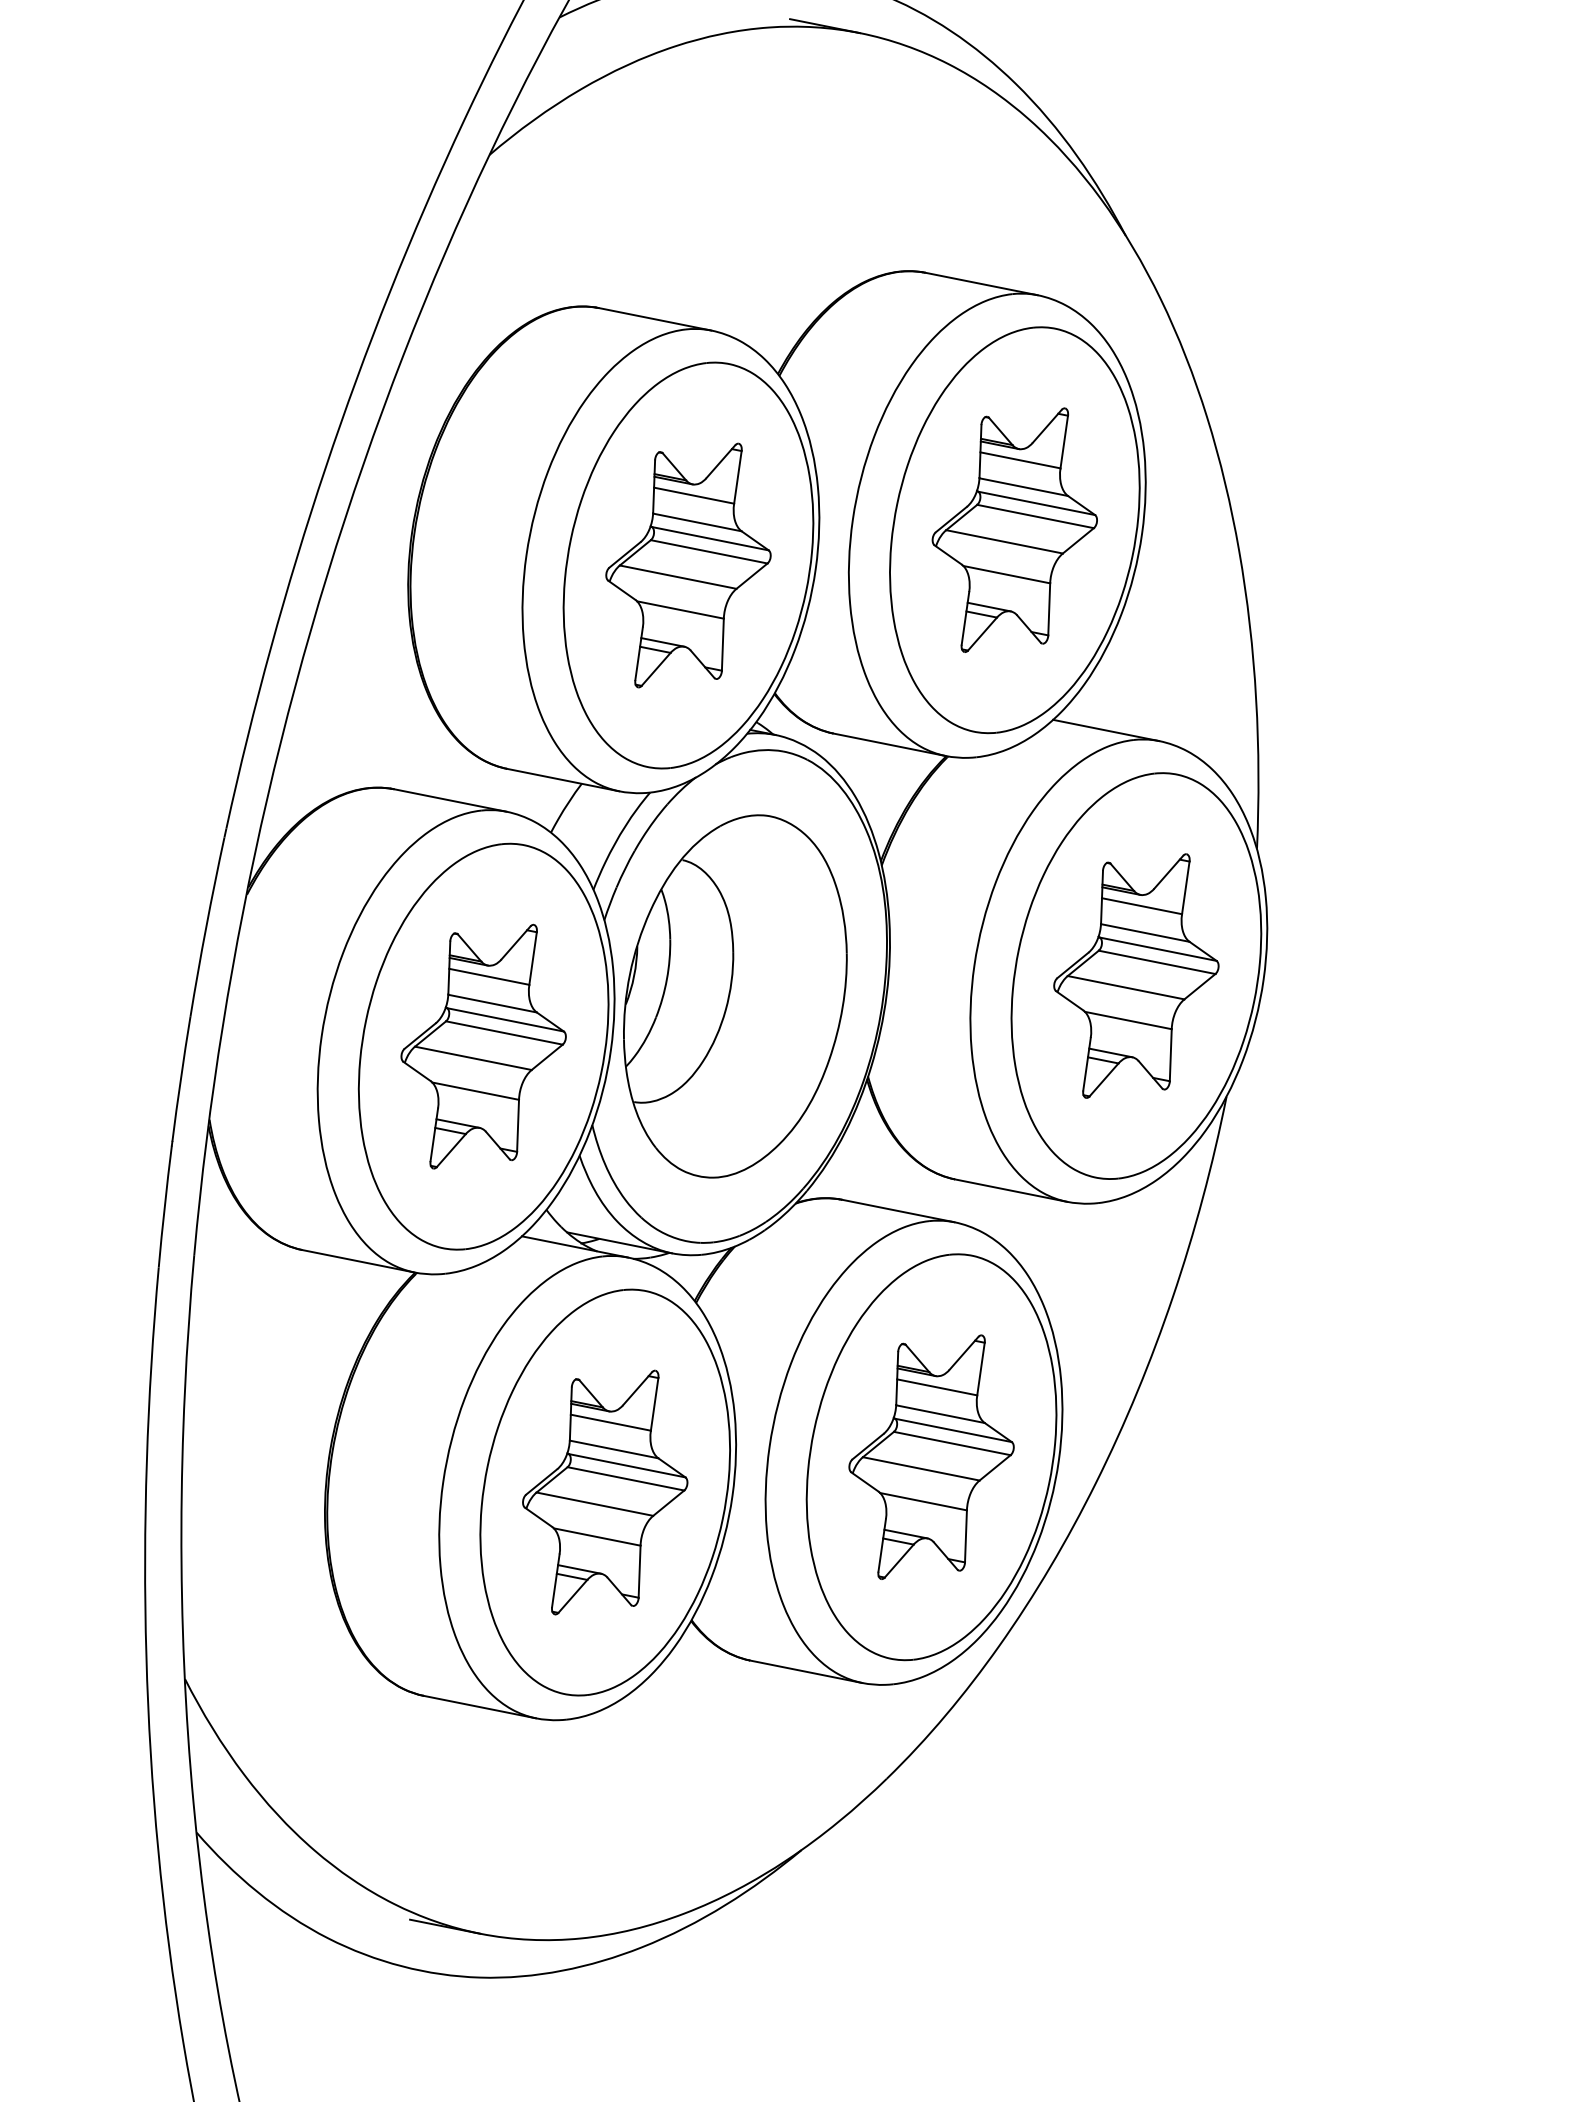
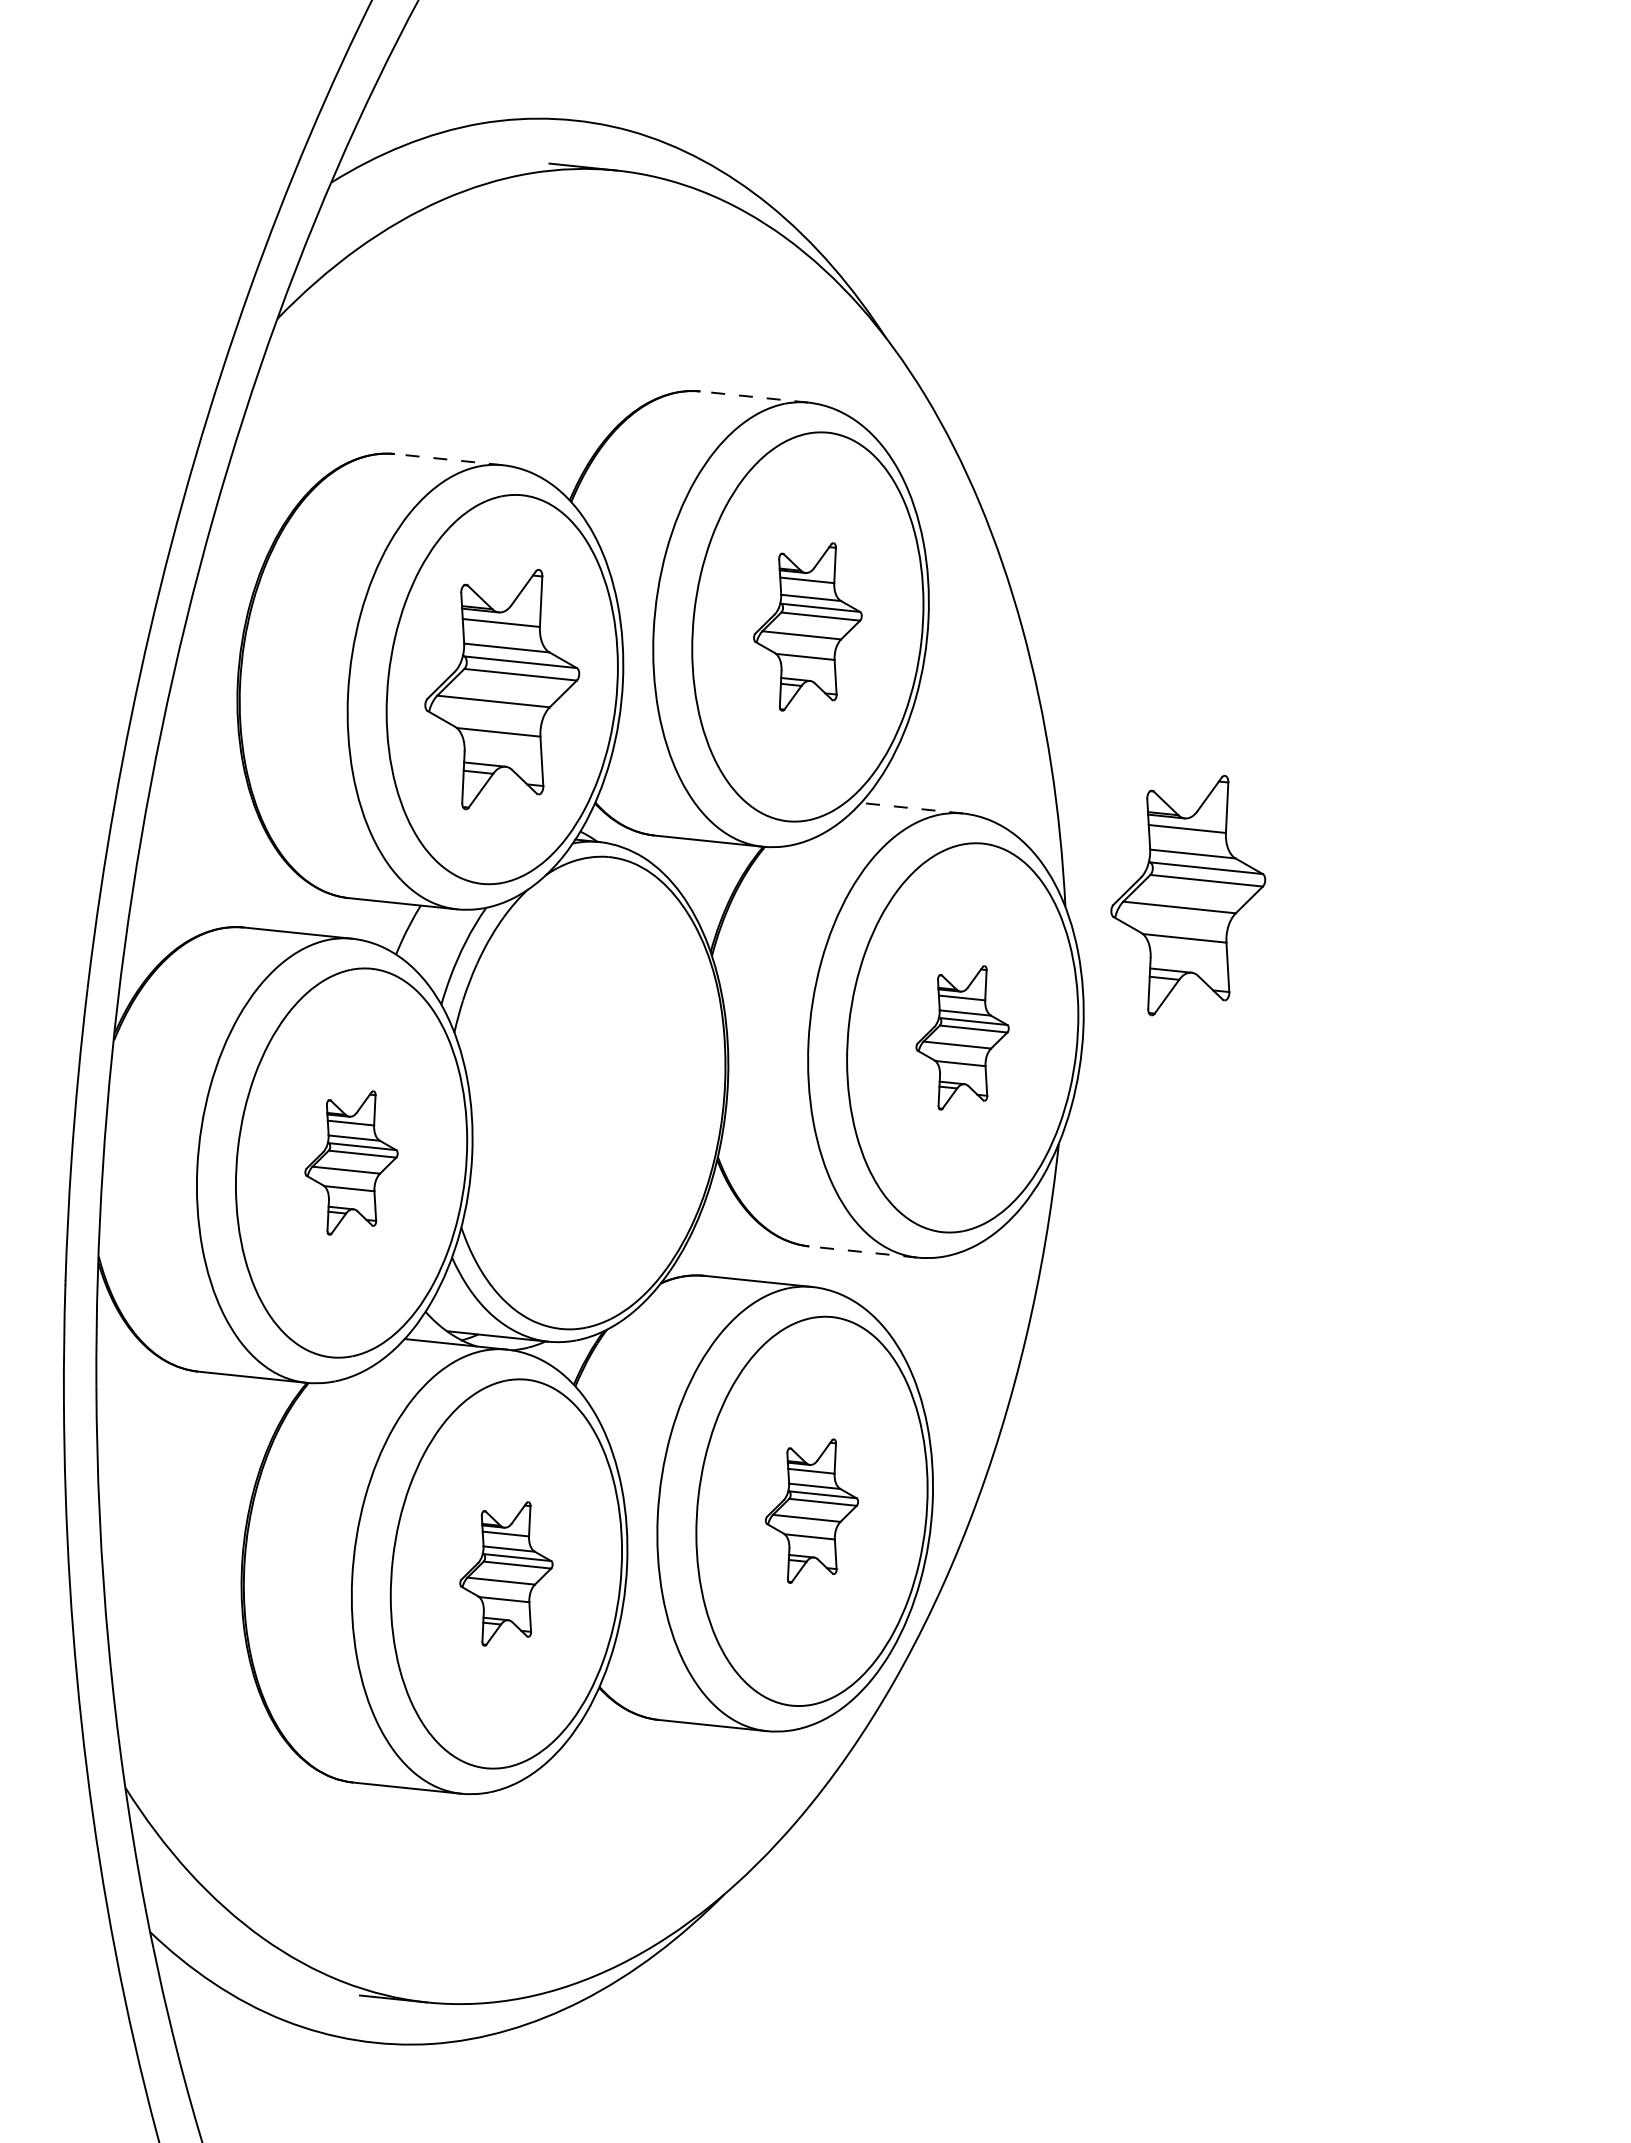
line: (980, 283) -> (753, 396), solid -> dashed
line: (654, 319) -> (448, 459), solid -> dashed
part: (1014, 529) -> (807, 626), size x0.7
line: (1105, 730) -> (911, 808), solid -> dashed
part: (1387, 849) -> (1188, 895), added
part: (1136, 975) -> (962, 1037), size x0.6
part: (735, 995) -> (585, 1092), removed
part: (483, 1046) -> (351, 1162), size x0.6
line: (1010, 1189) -> (862, 1251), solid -> dashed
part: (931, 1456) -> (811, 1510), size x0.6
part: (605, 1492) -> (506, 1573), size x0.6

